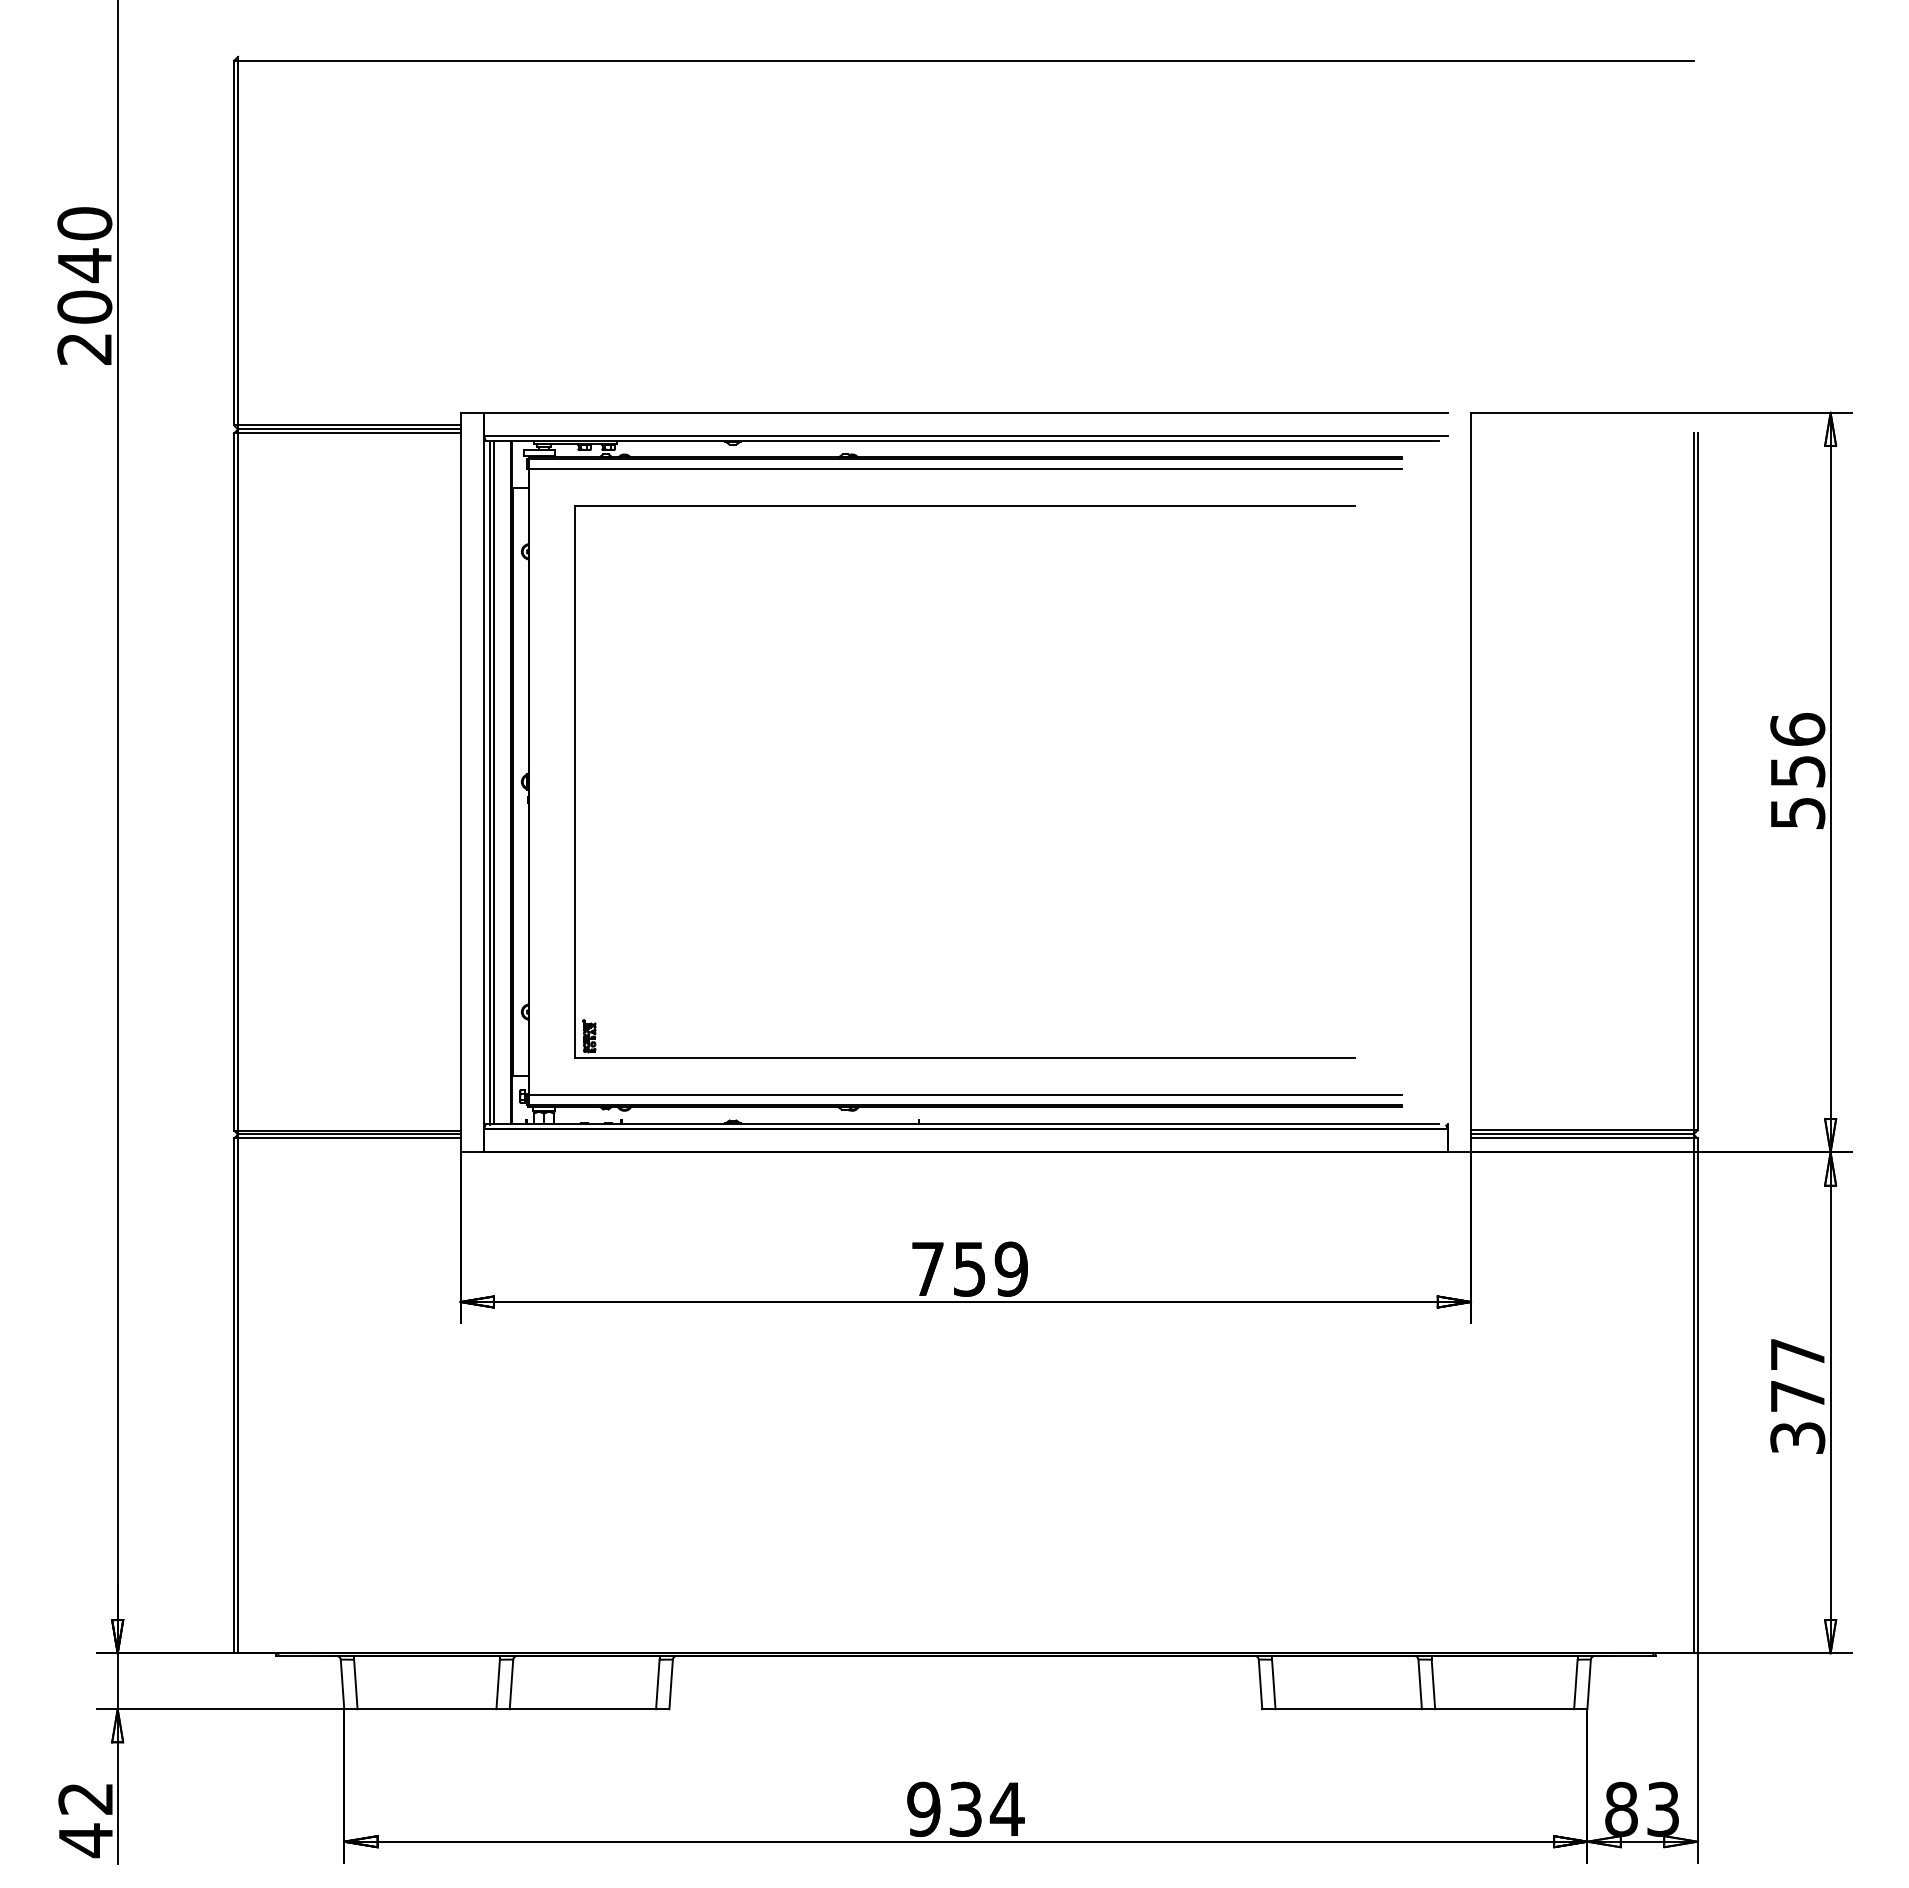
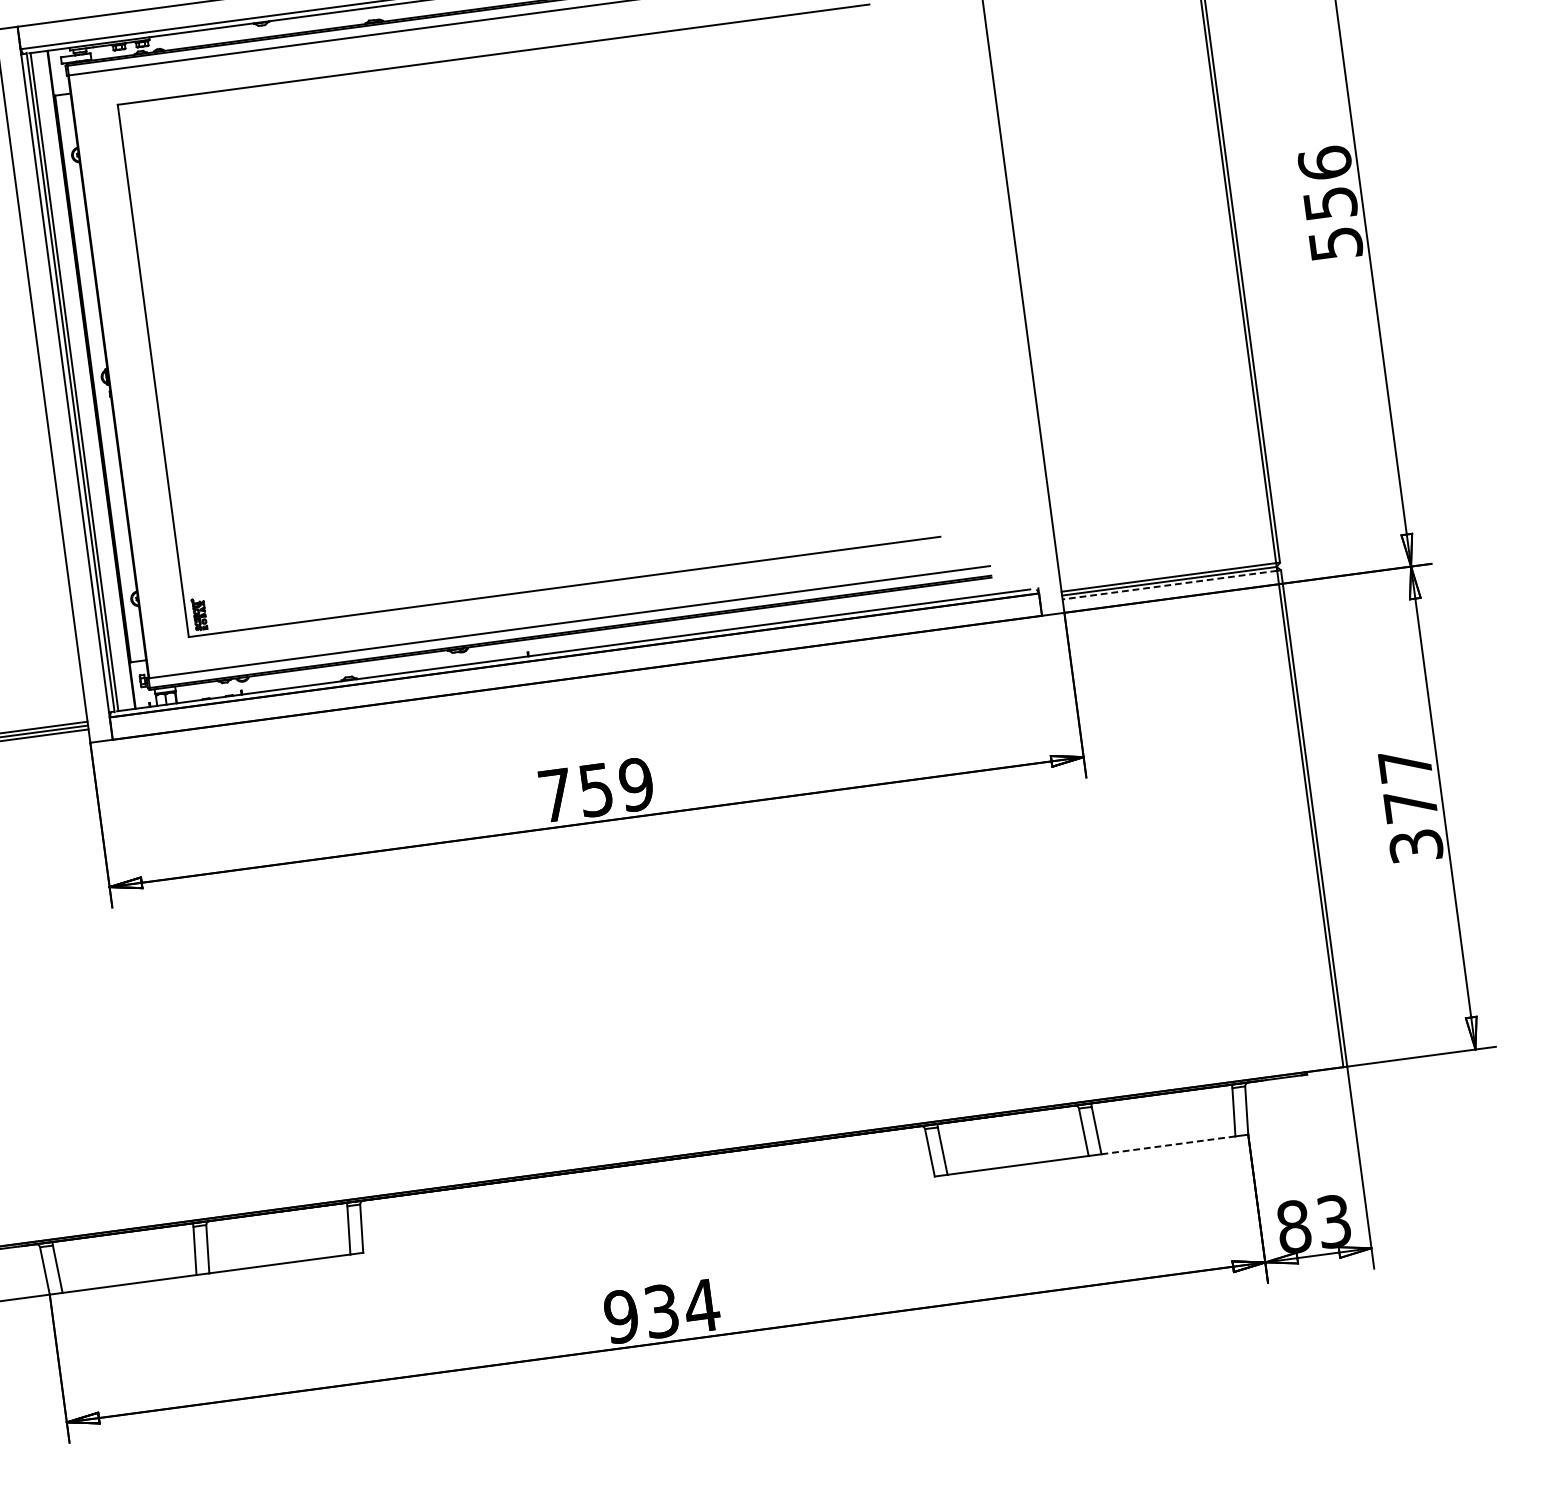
line: (1581, 1138) -> (1169, 585), solid -> dashed
line: (1505, 1709) -> (1169, 1145), solid -> dashed

